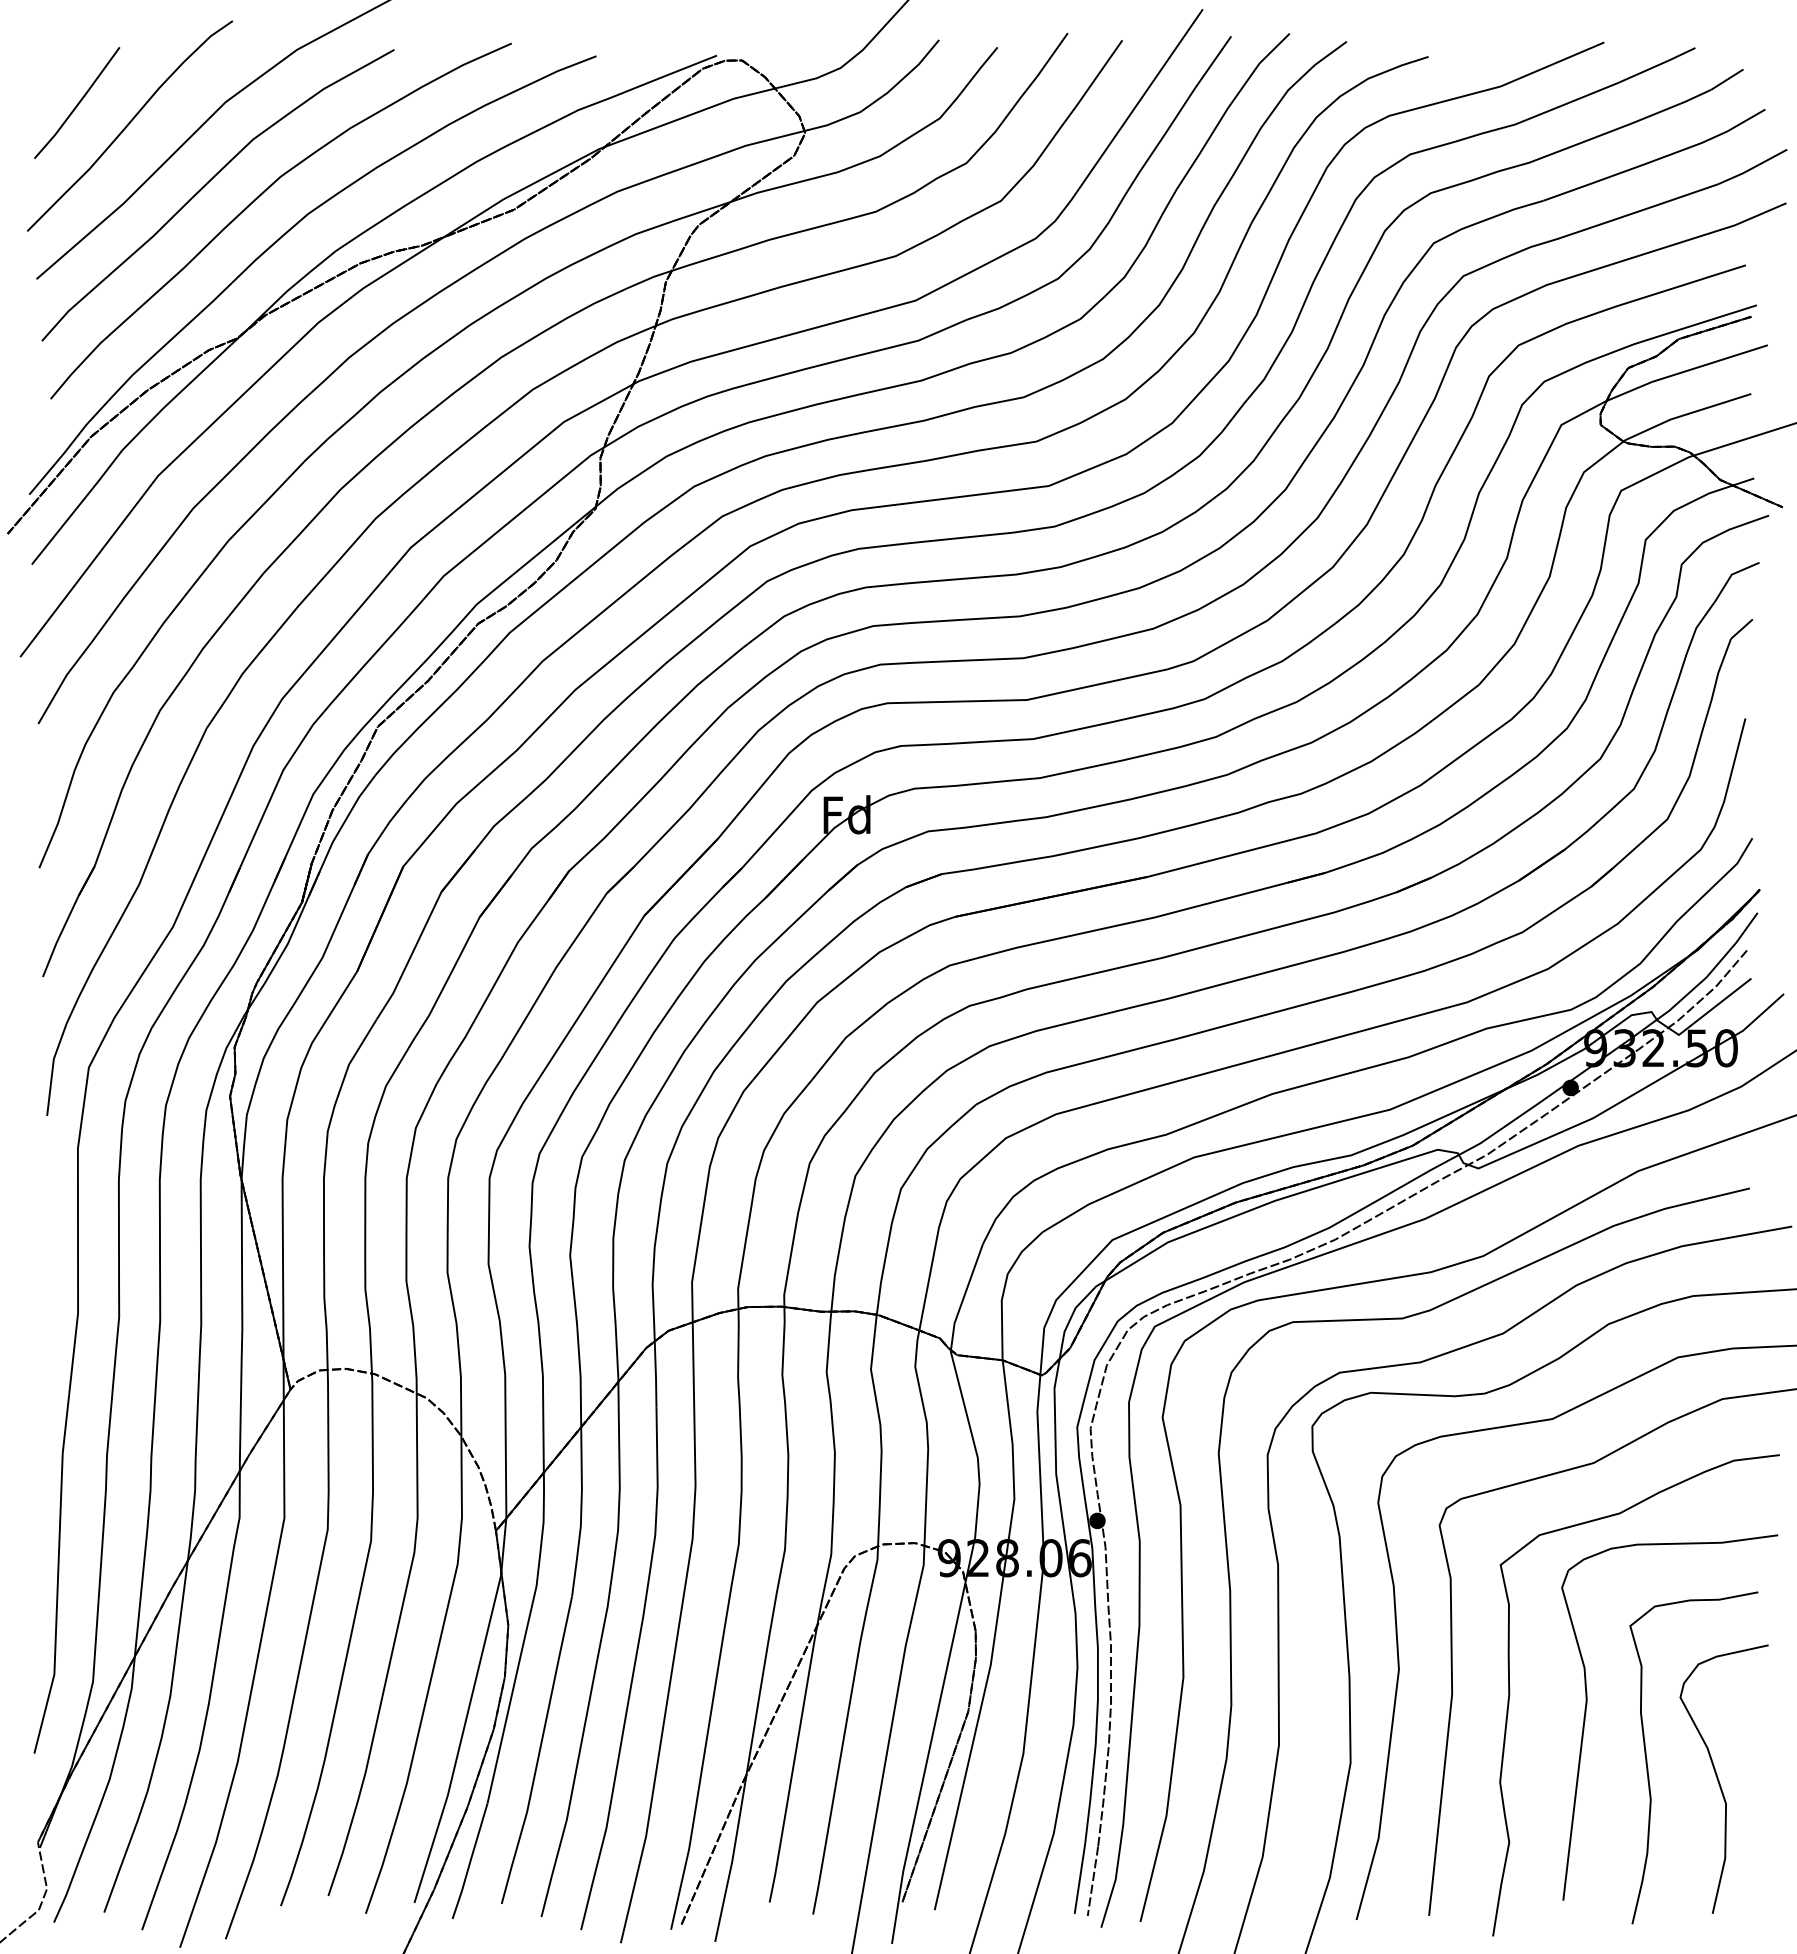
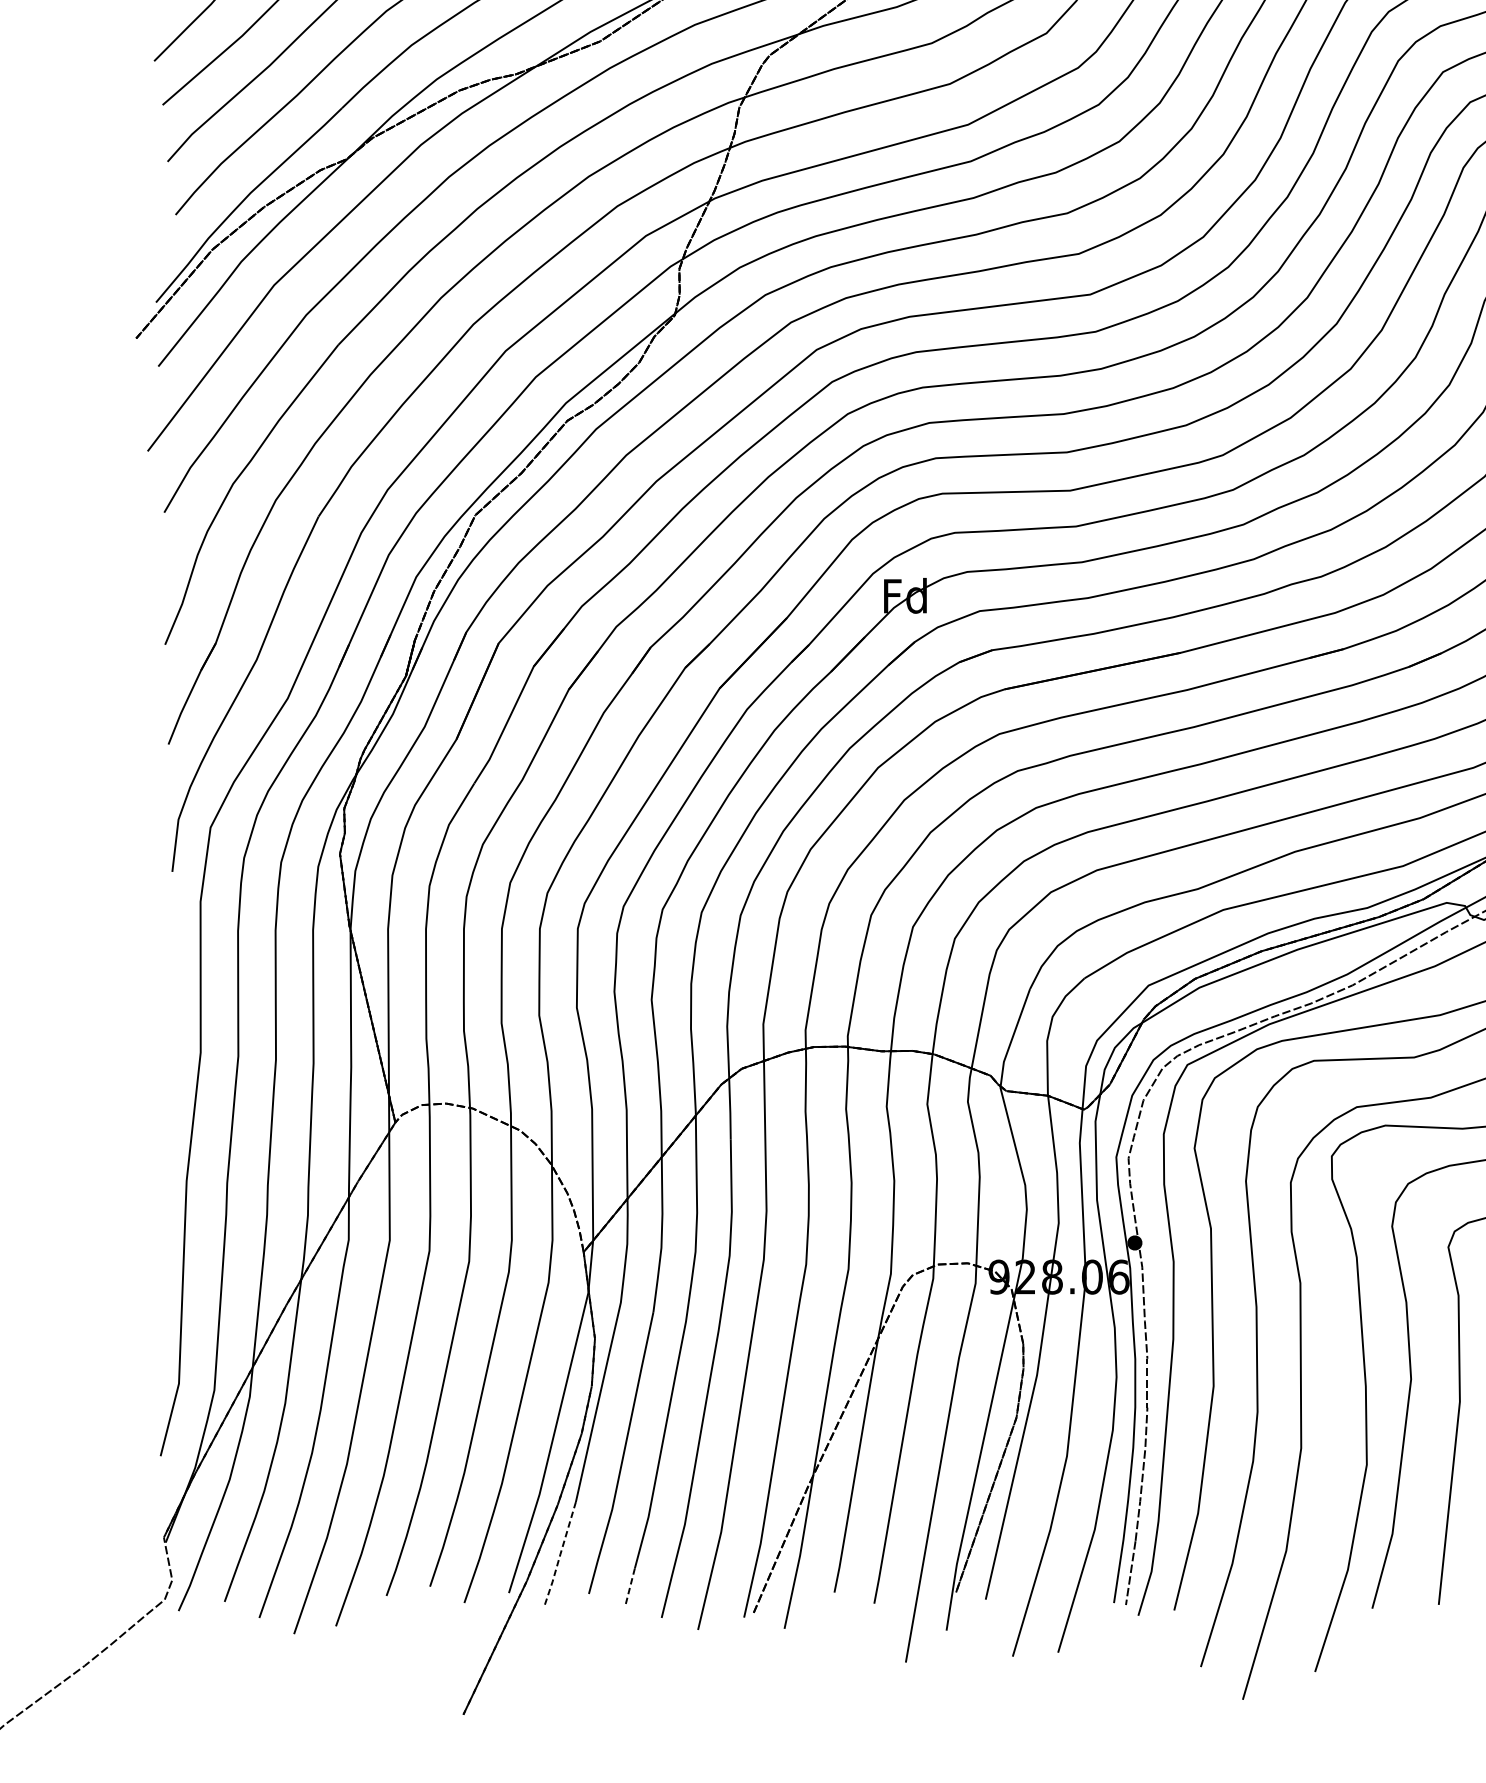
line: (470, 1861) -> (560, 1555), solid -> dashed
line: (546, 1897) -> (629, 1588), solid -> dashed

